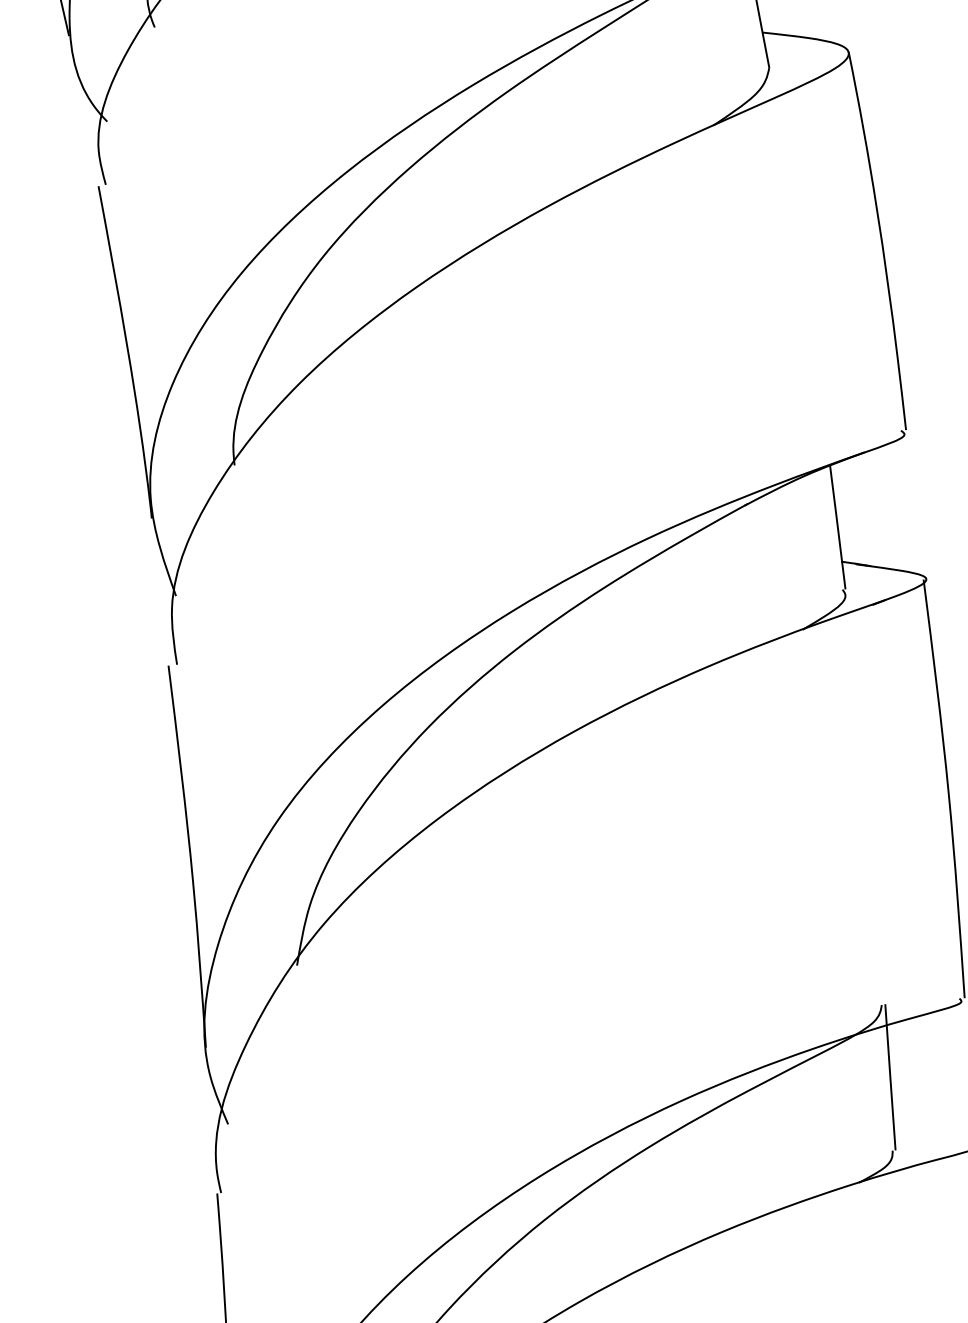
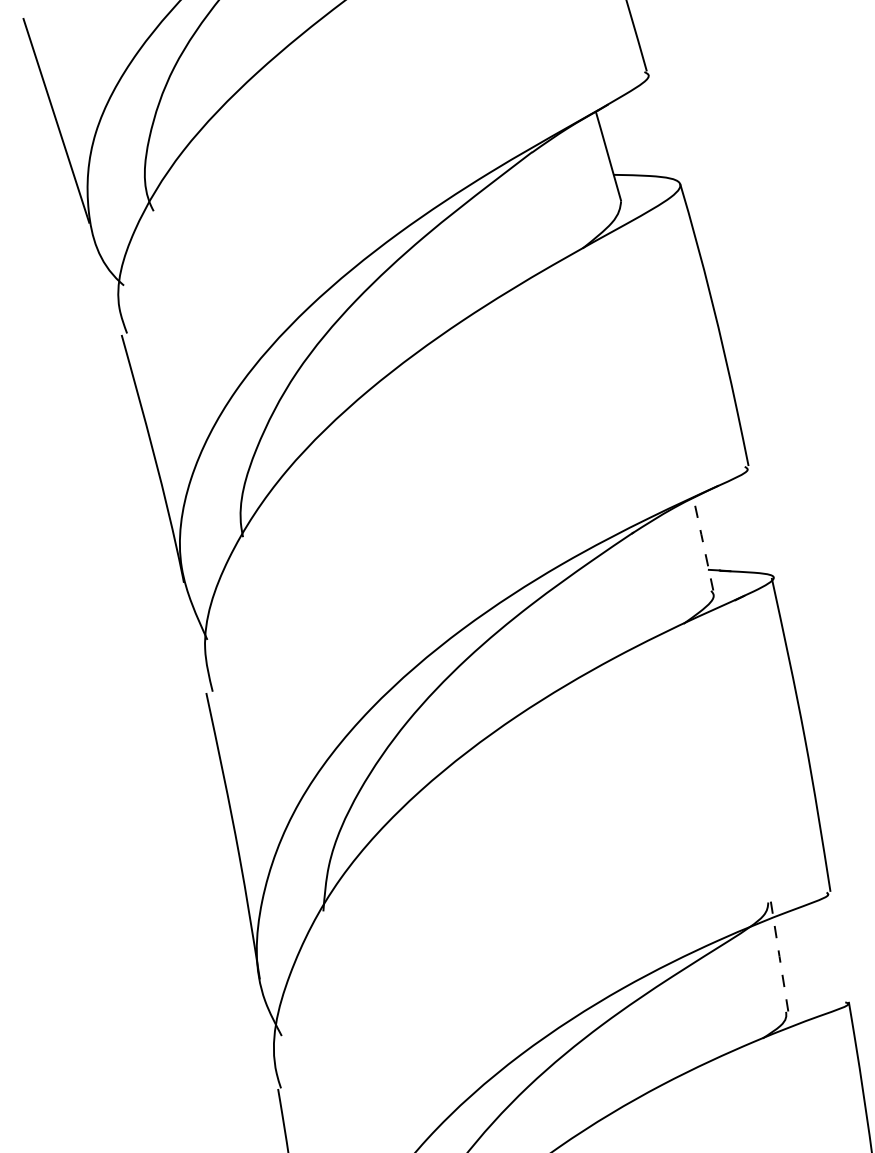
line: (838, 526) -> (703, 543), solid -> dashed
line: (890, 1077) -> (779, 956), solid -> dashed

